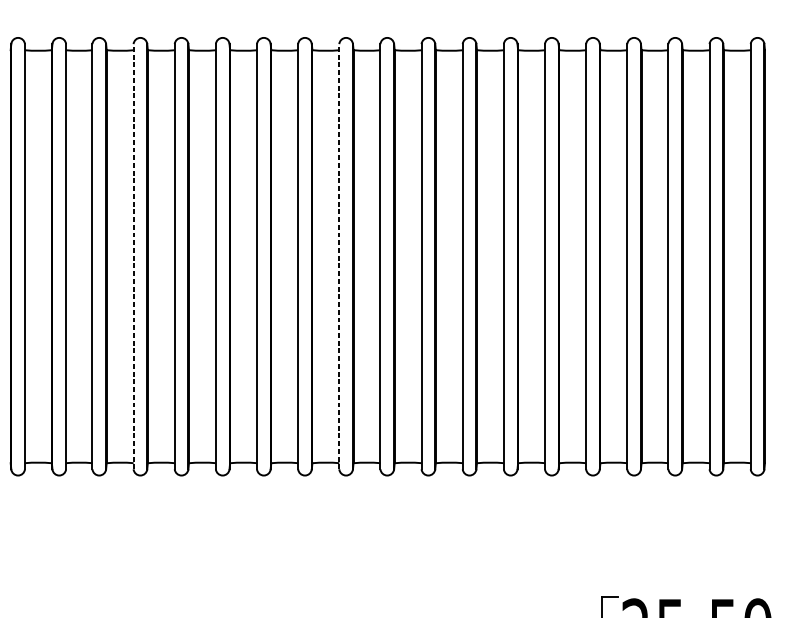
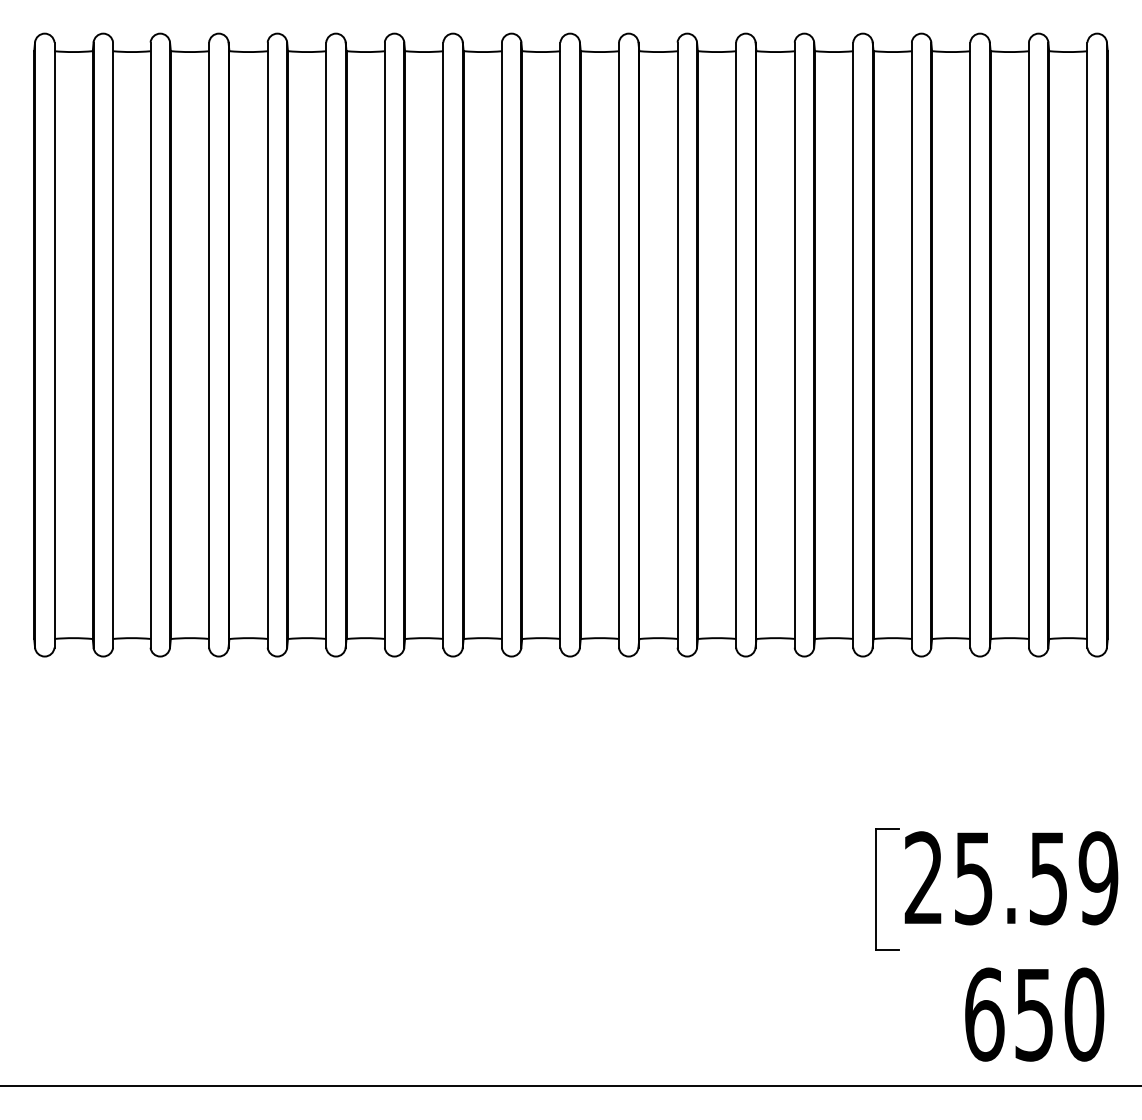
line: (133, 257) -> (209, 345), dashed -> solid
line: (339, 257) -> (501, 345), dashed -> solid

